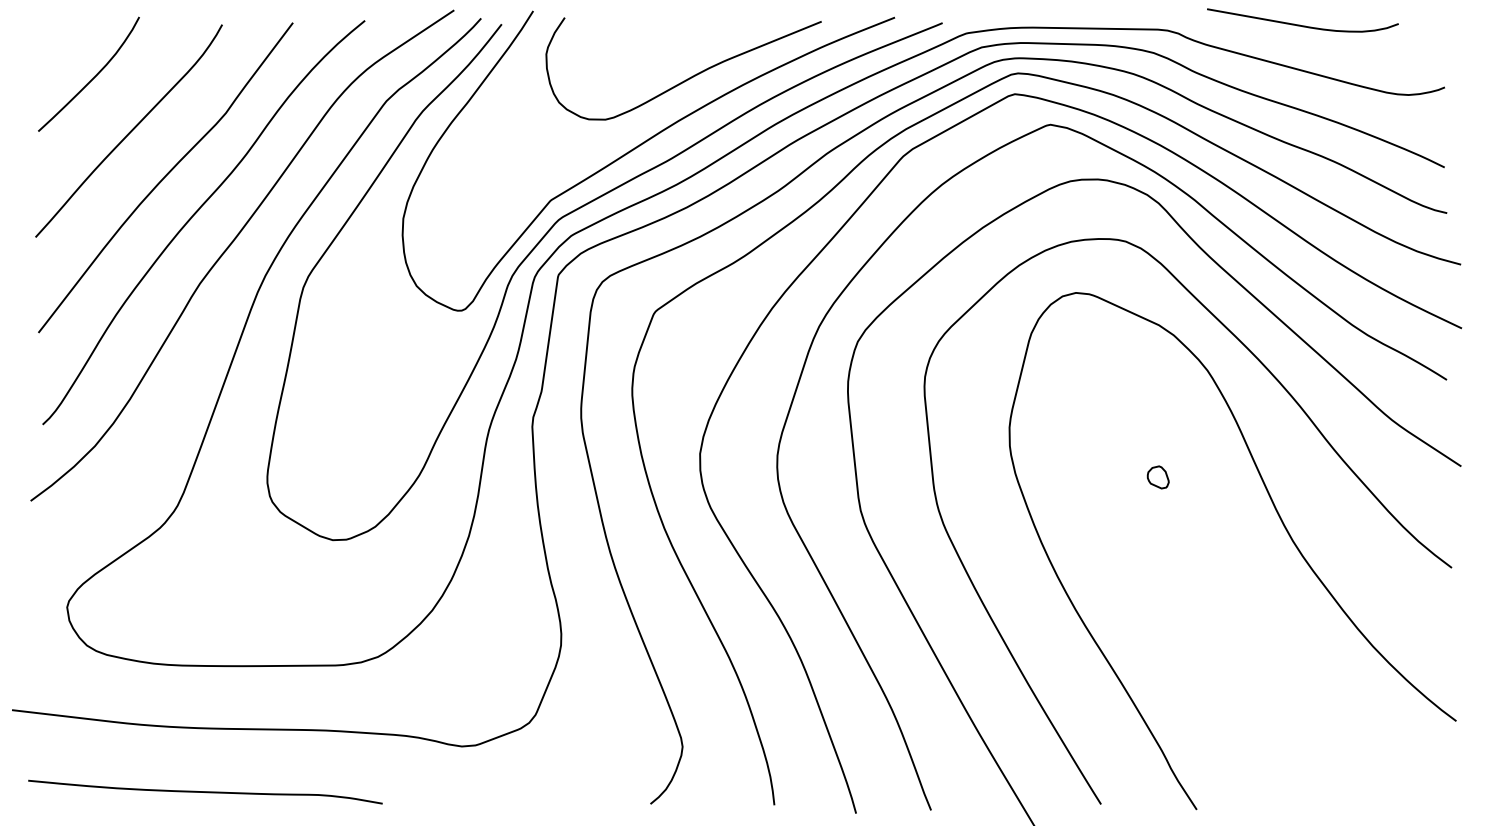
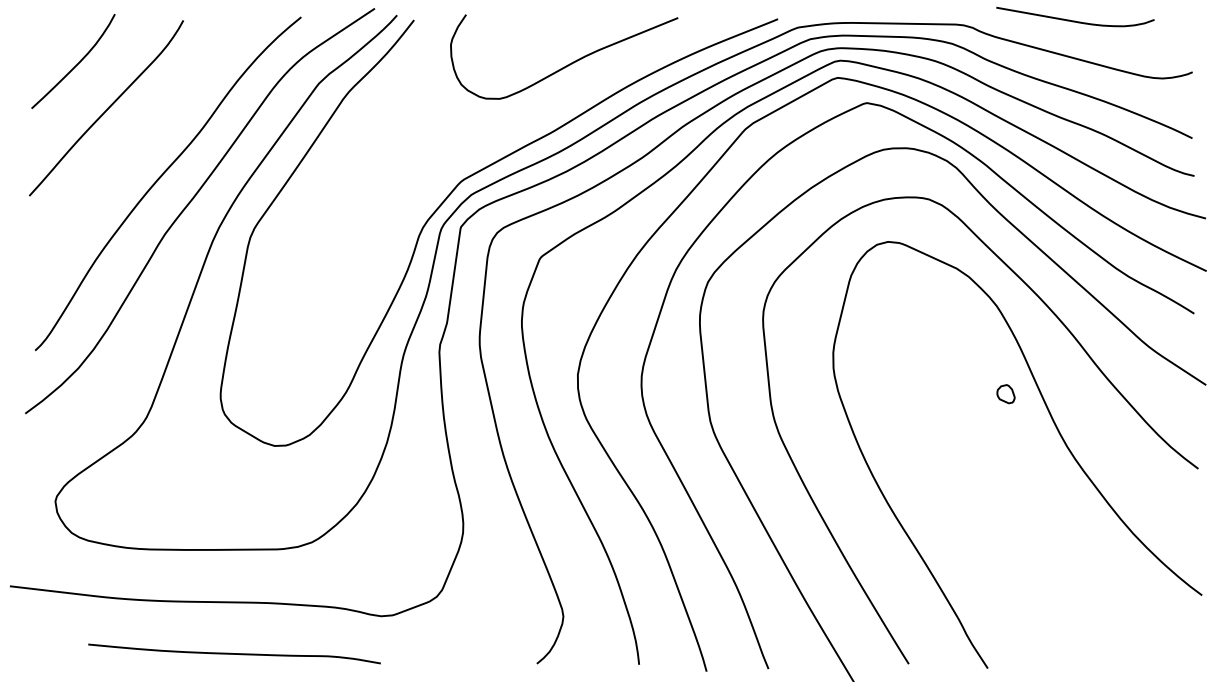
curve: (637, 148) -> (526, 122), removed
curve: (165, 177) -> (136, 146), removed
part: (1157, 477) -> (1005, 394), moved
curve: (205, 791) -> (234, 653), moved

